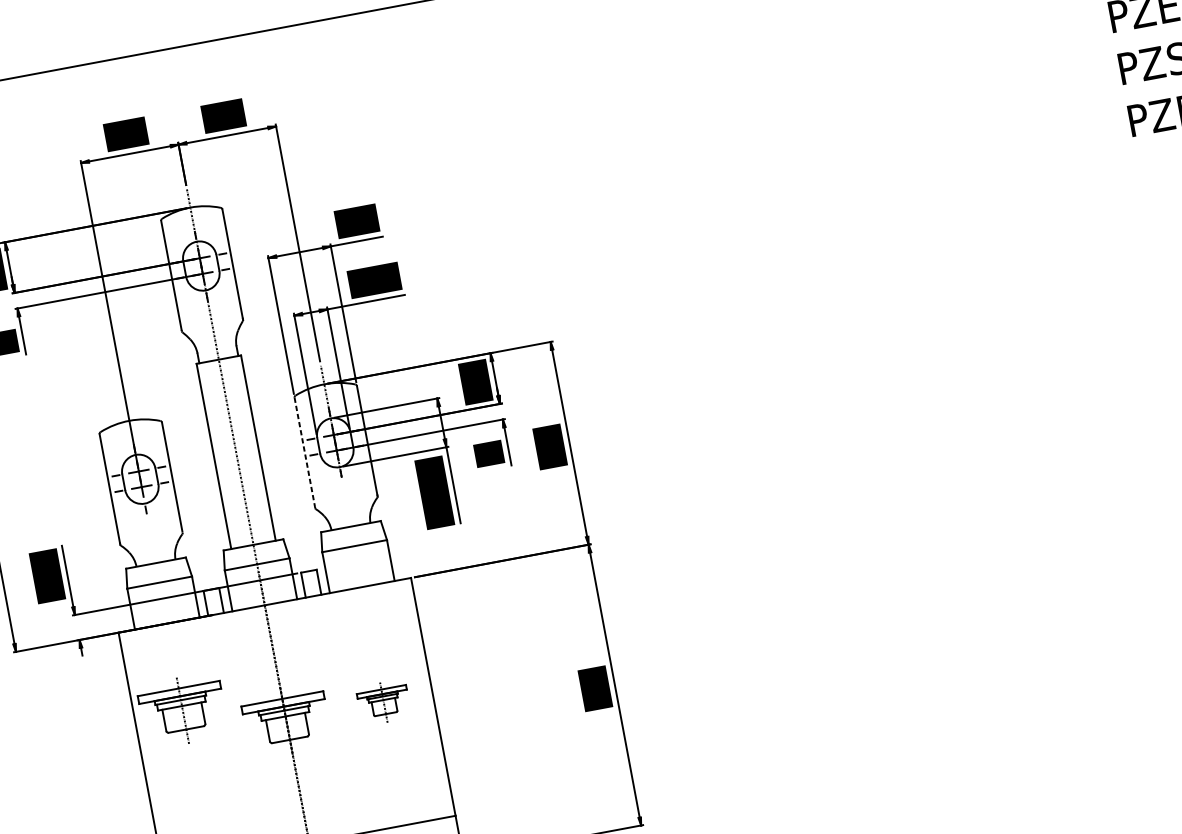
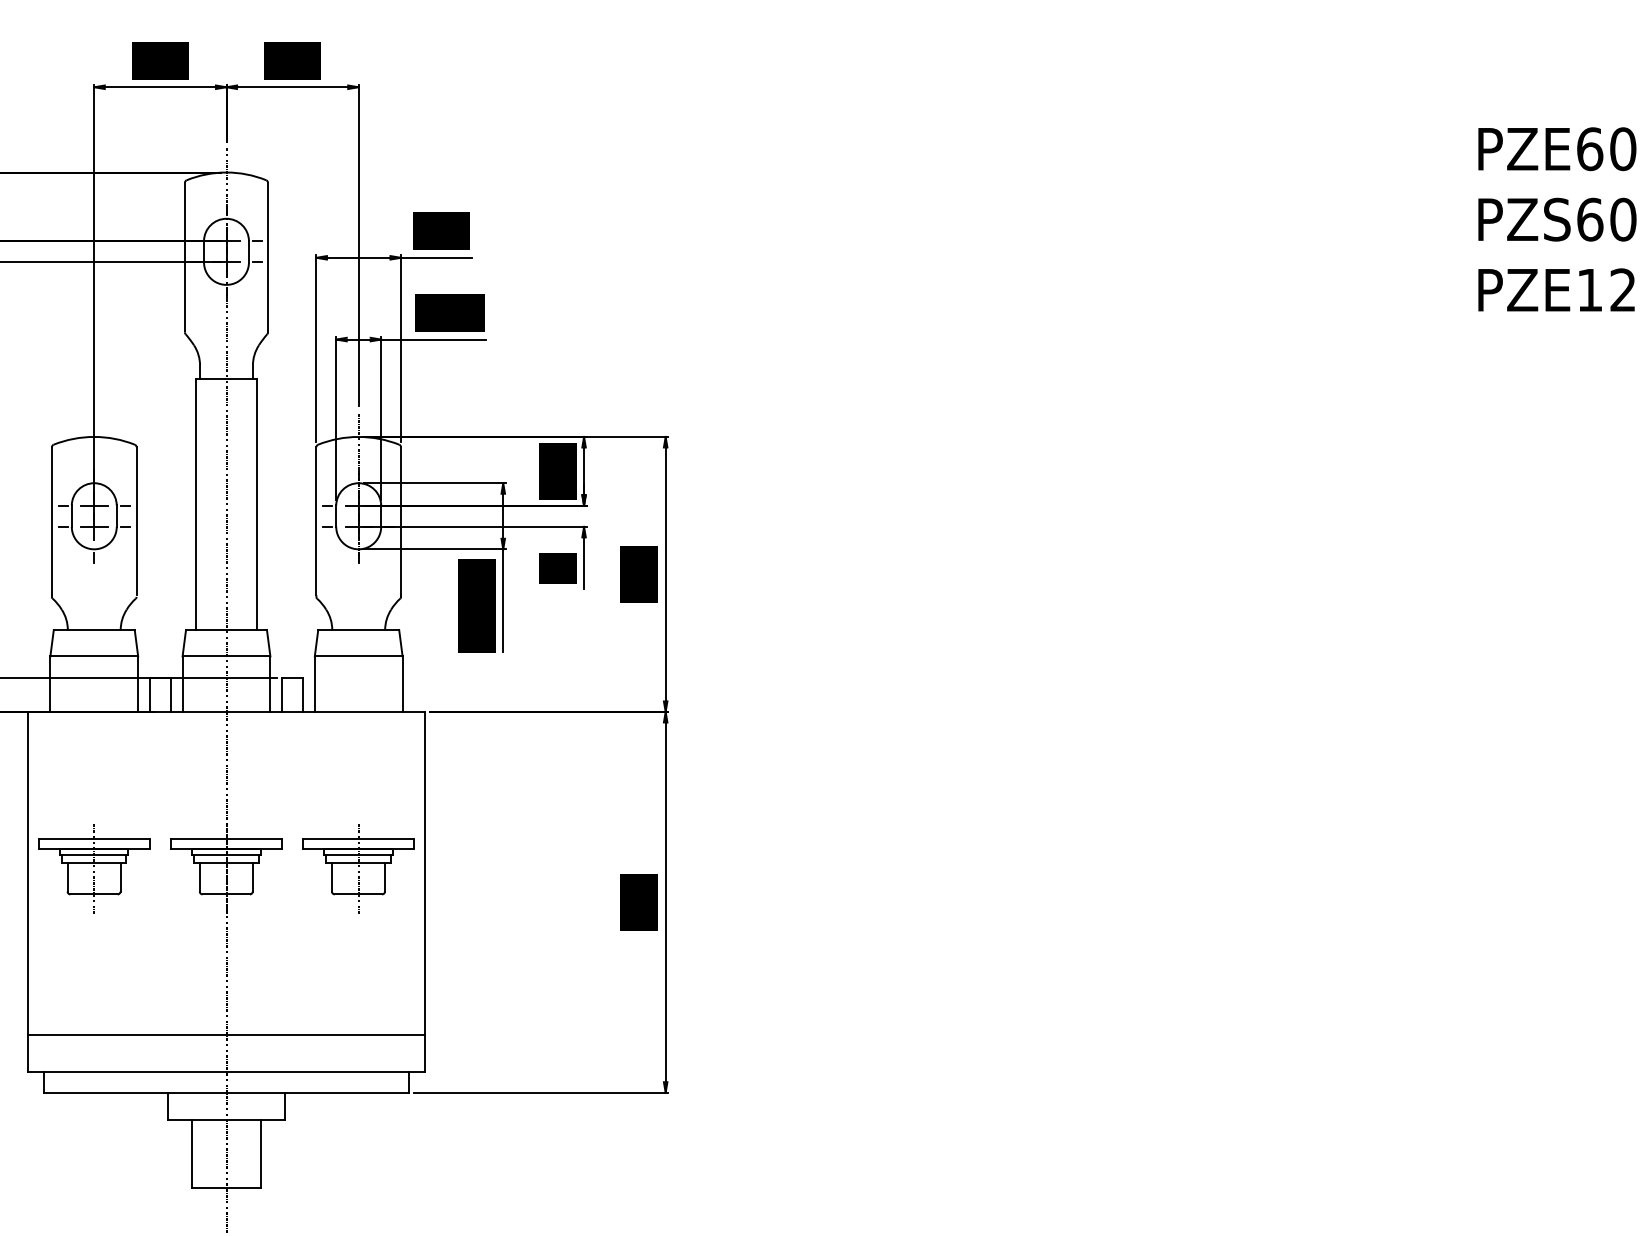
line: (304, 452) -> (316, 521), dashed -> solid
part: (383, 702) -> (358, 868), size x1.67
part: (182, 710) -> (94, 868), moved

